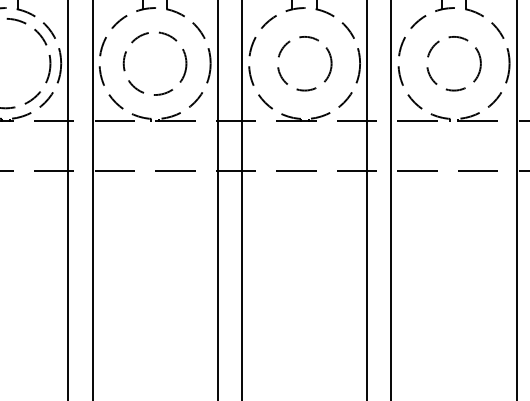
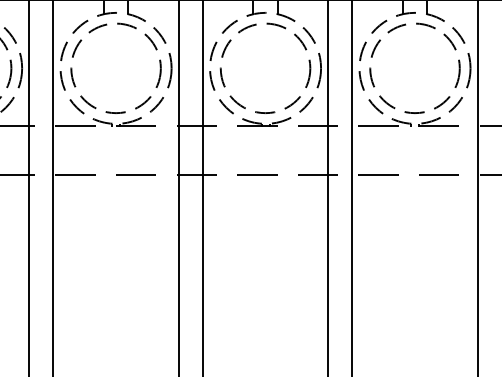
circle: (154, 63) -> (115, 68), size x1.43
circle: (304, 63) -> (265, 68), size x1.67
circle: (453, 63) -> (414, 68), size x1.67

